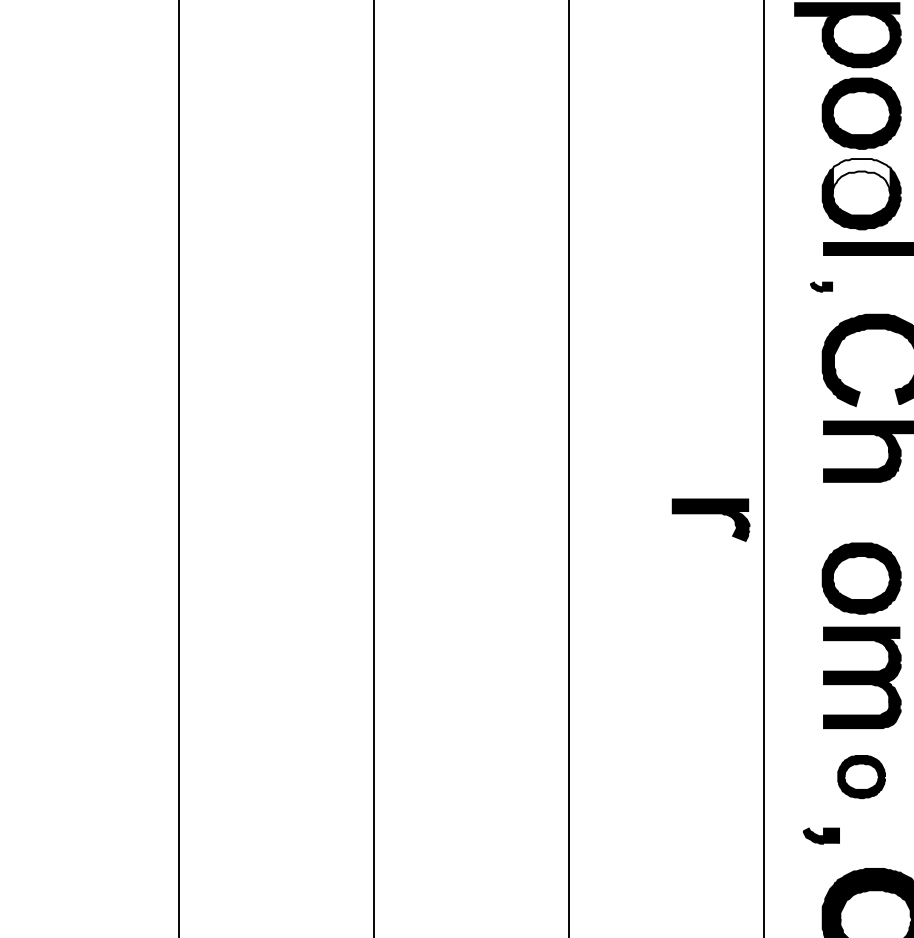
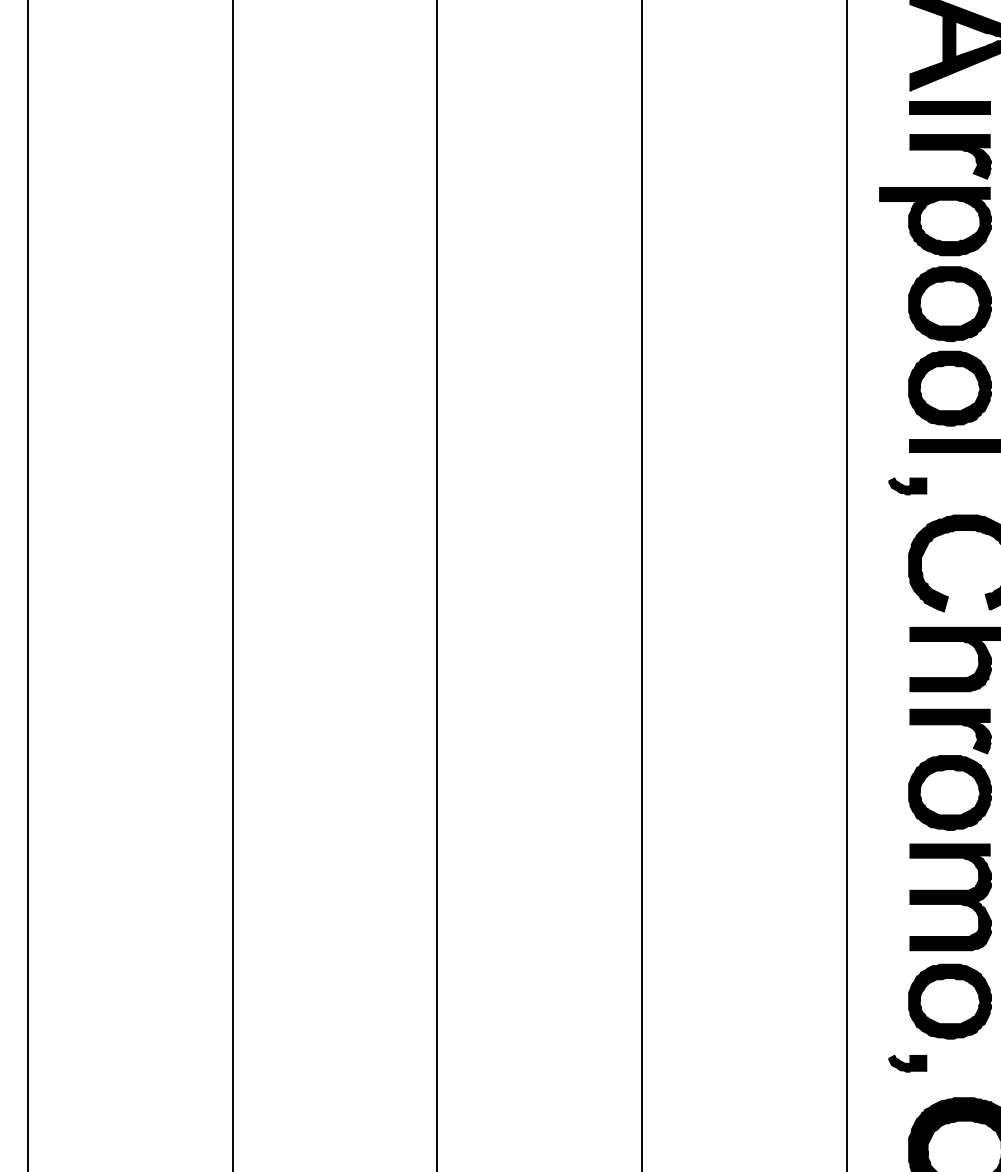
fill: (861, 175) -> (949, 369), added
part: (821, 287) -> (907, 486), size x1.67
part: (710, 520) -> (950, 731), moved
part: (861, 776) -> (949, 1001), size x1.67

